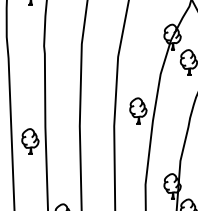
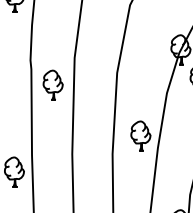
part: (63, 67) -> (53, 85), added

